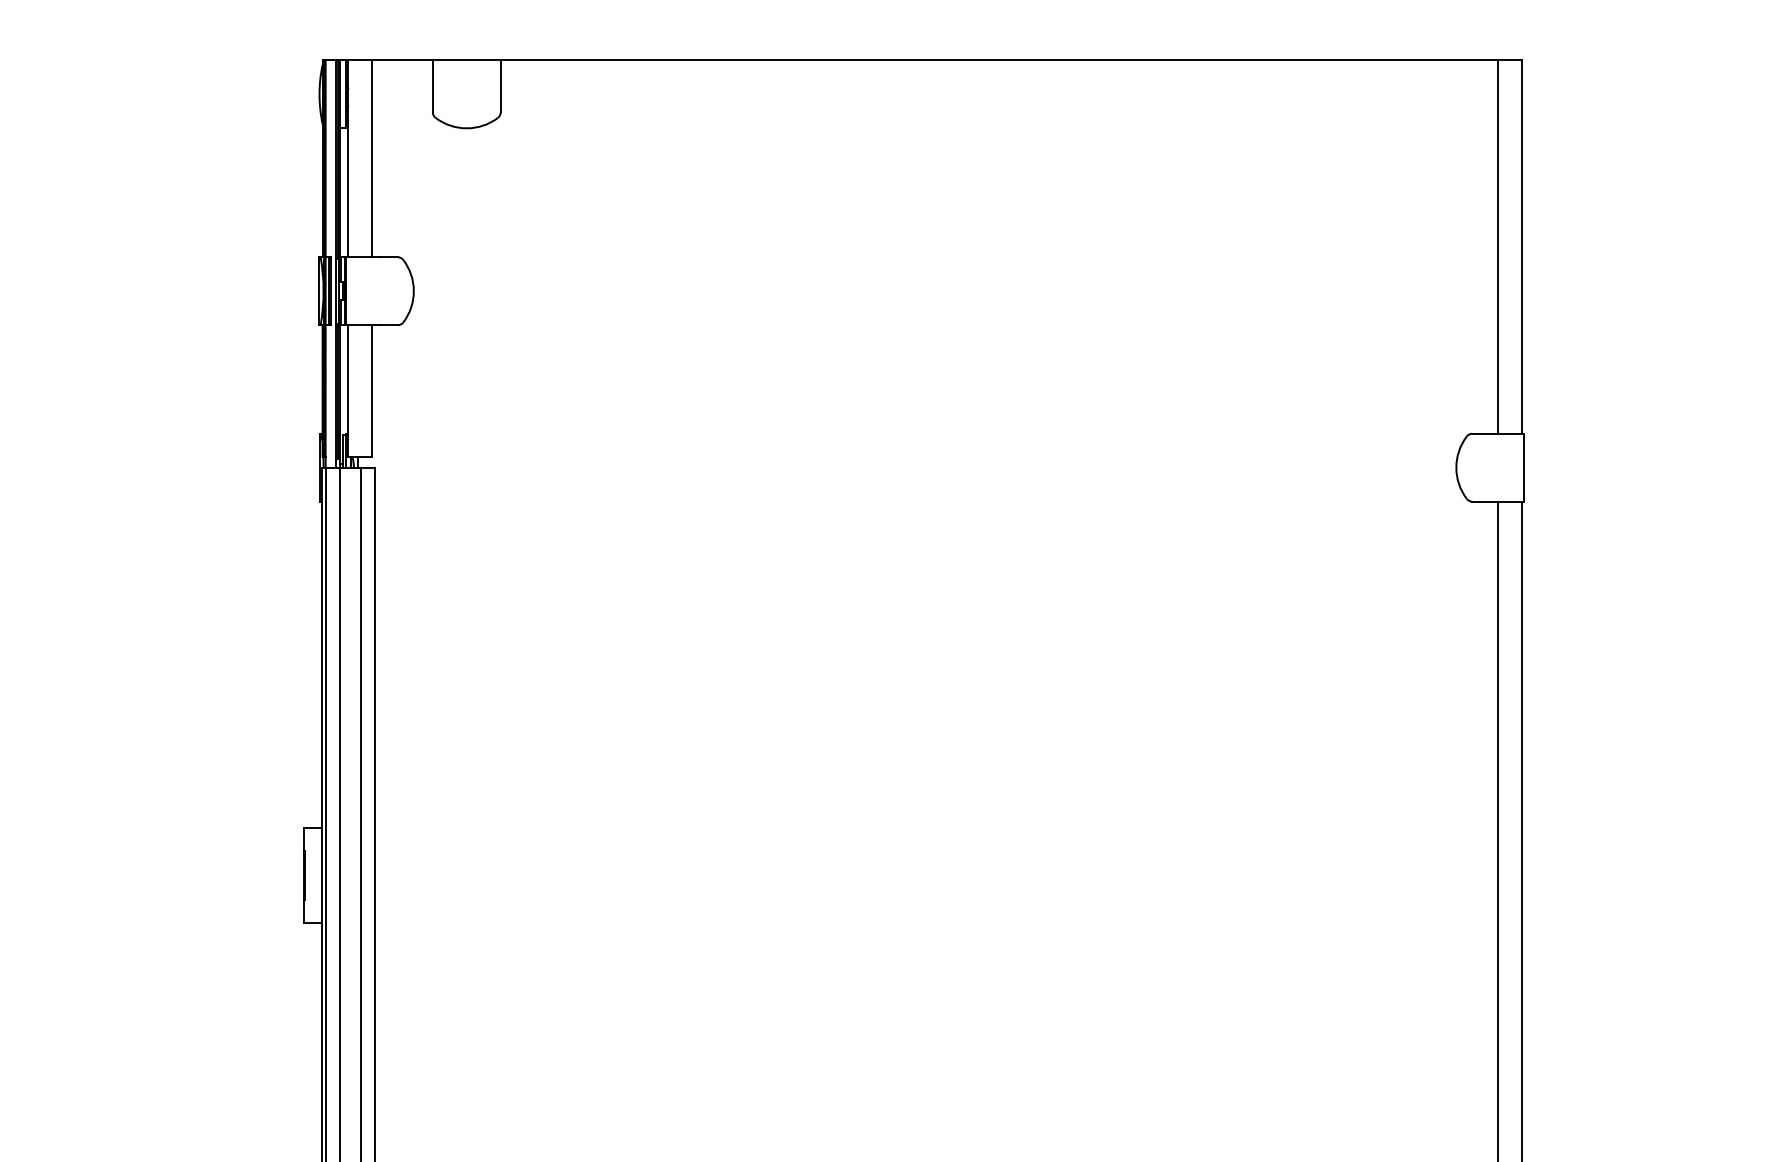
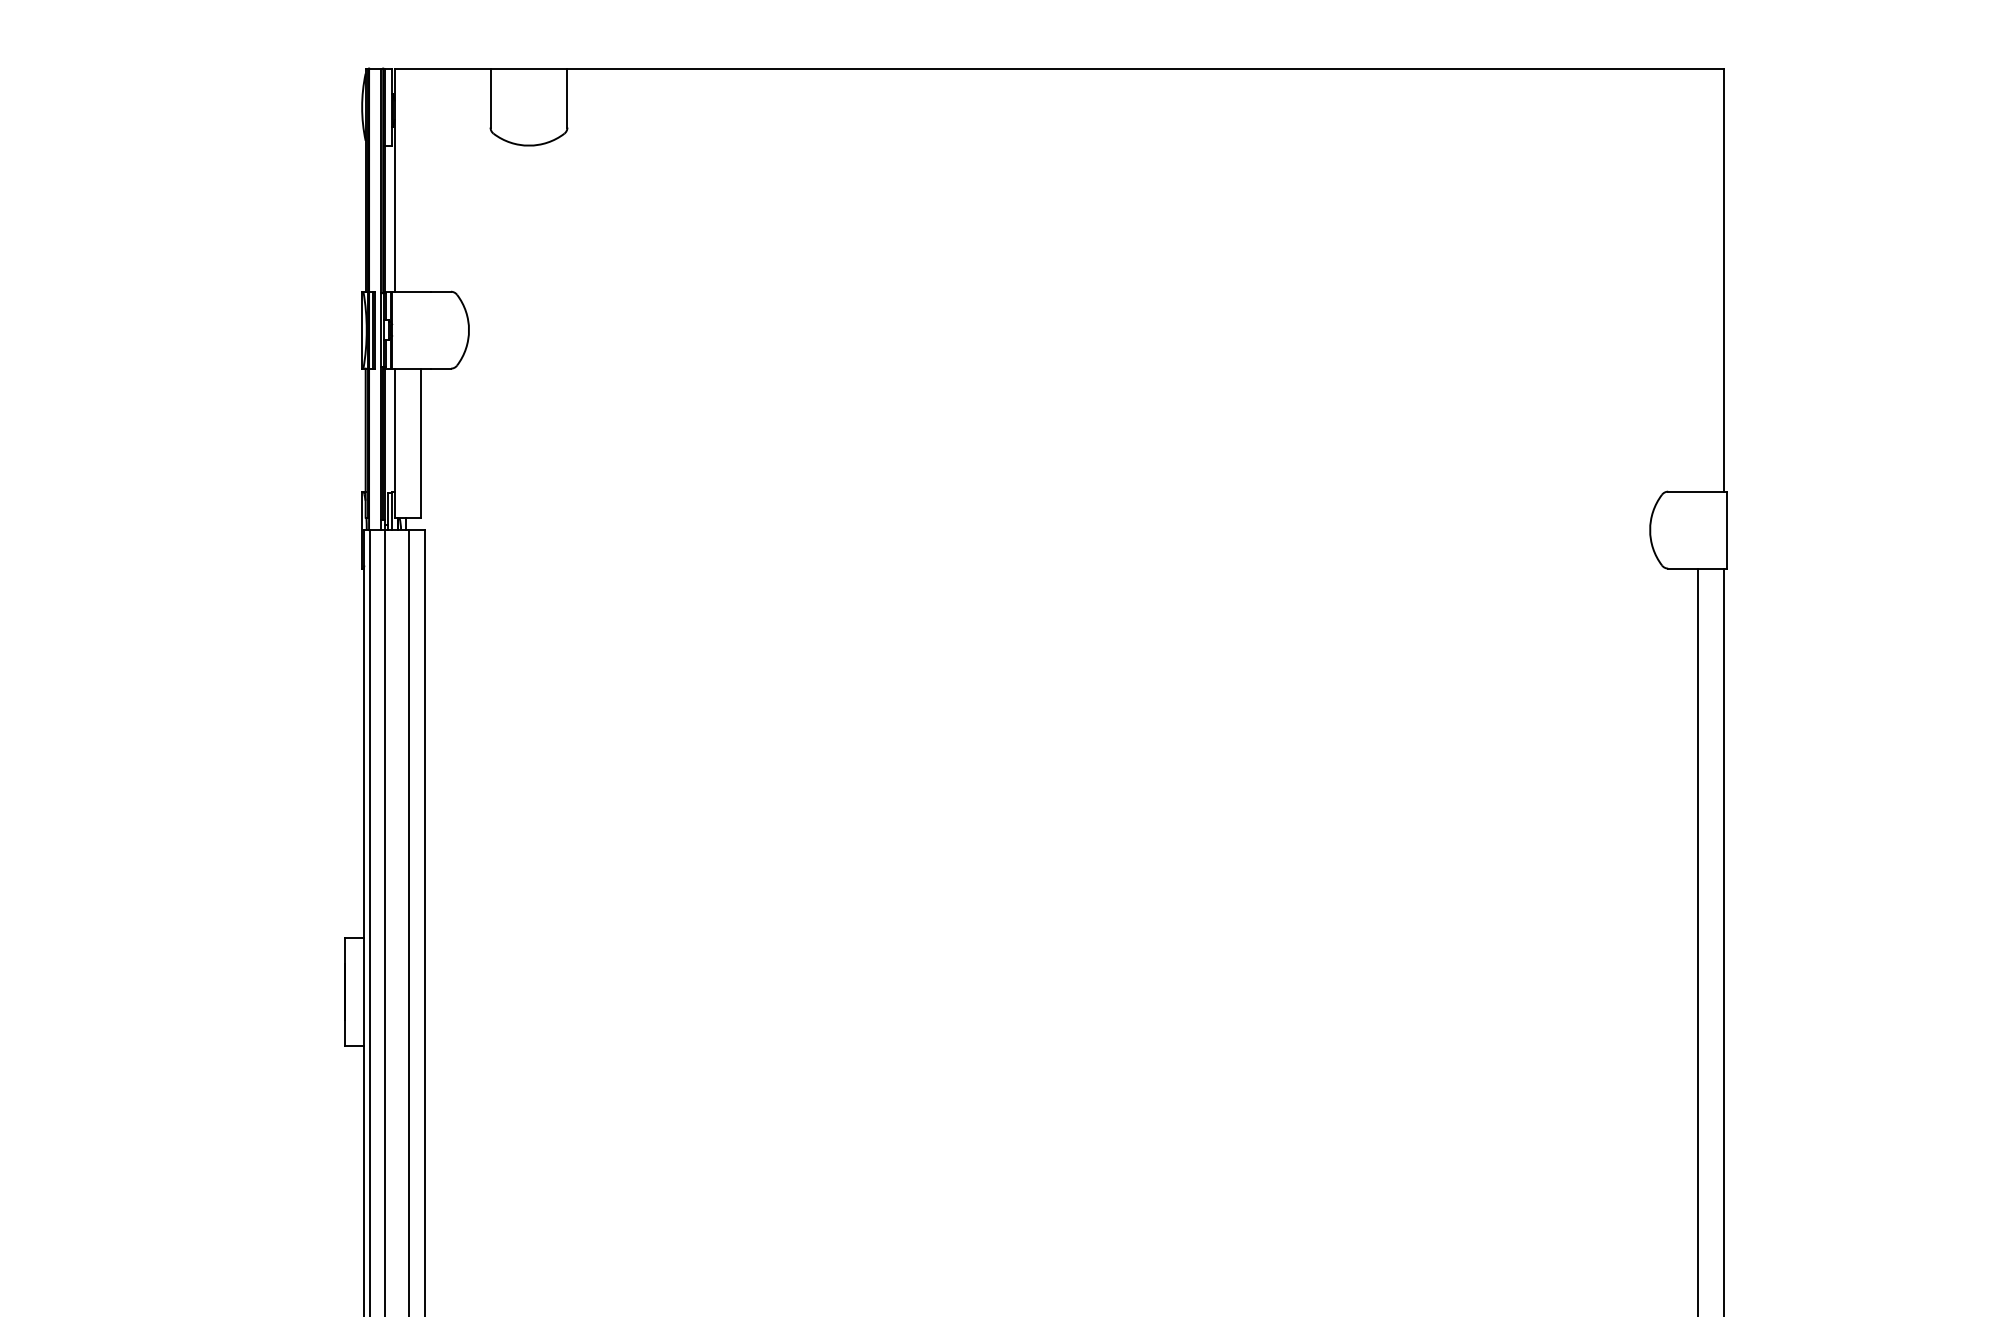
line: (371, 158) -> (421, 179), removed
line: (1498, 246) -> (1697, 279), removed

